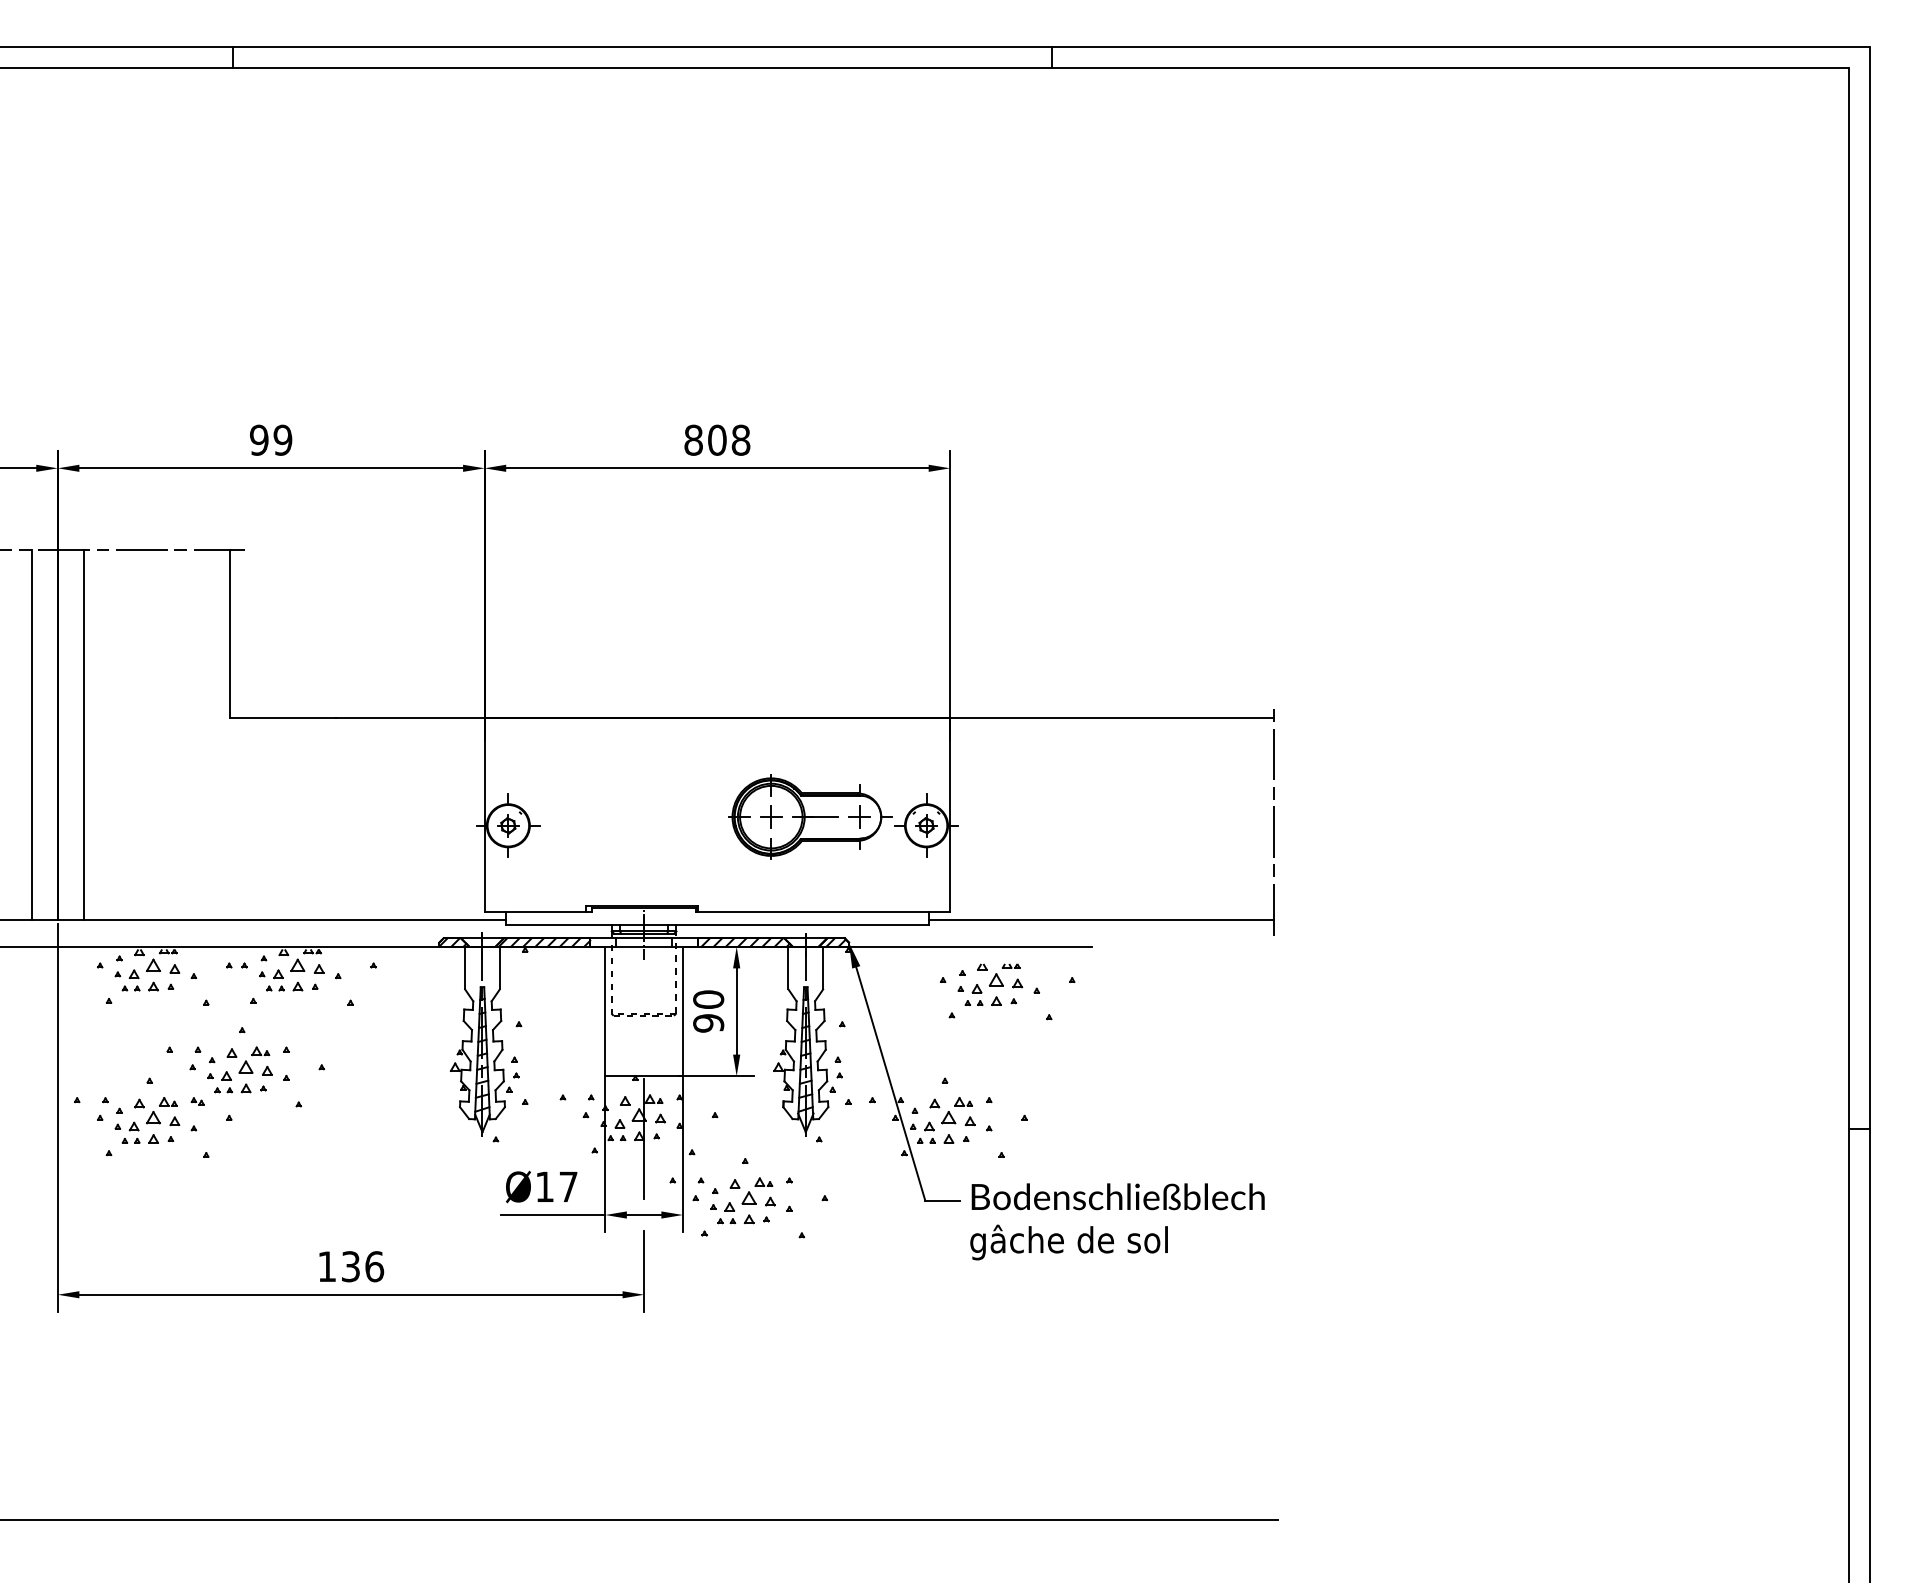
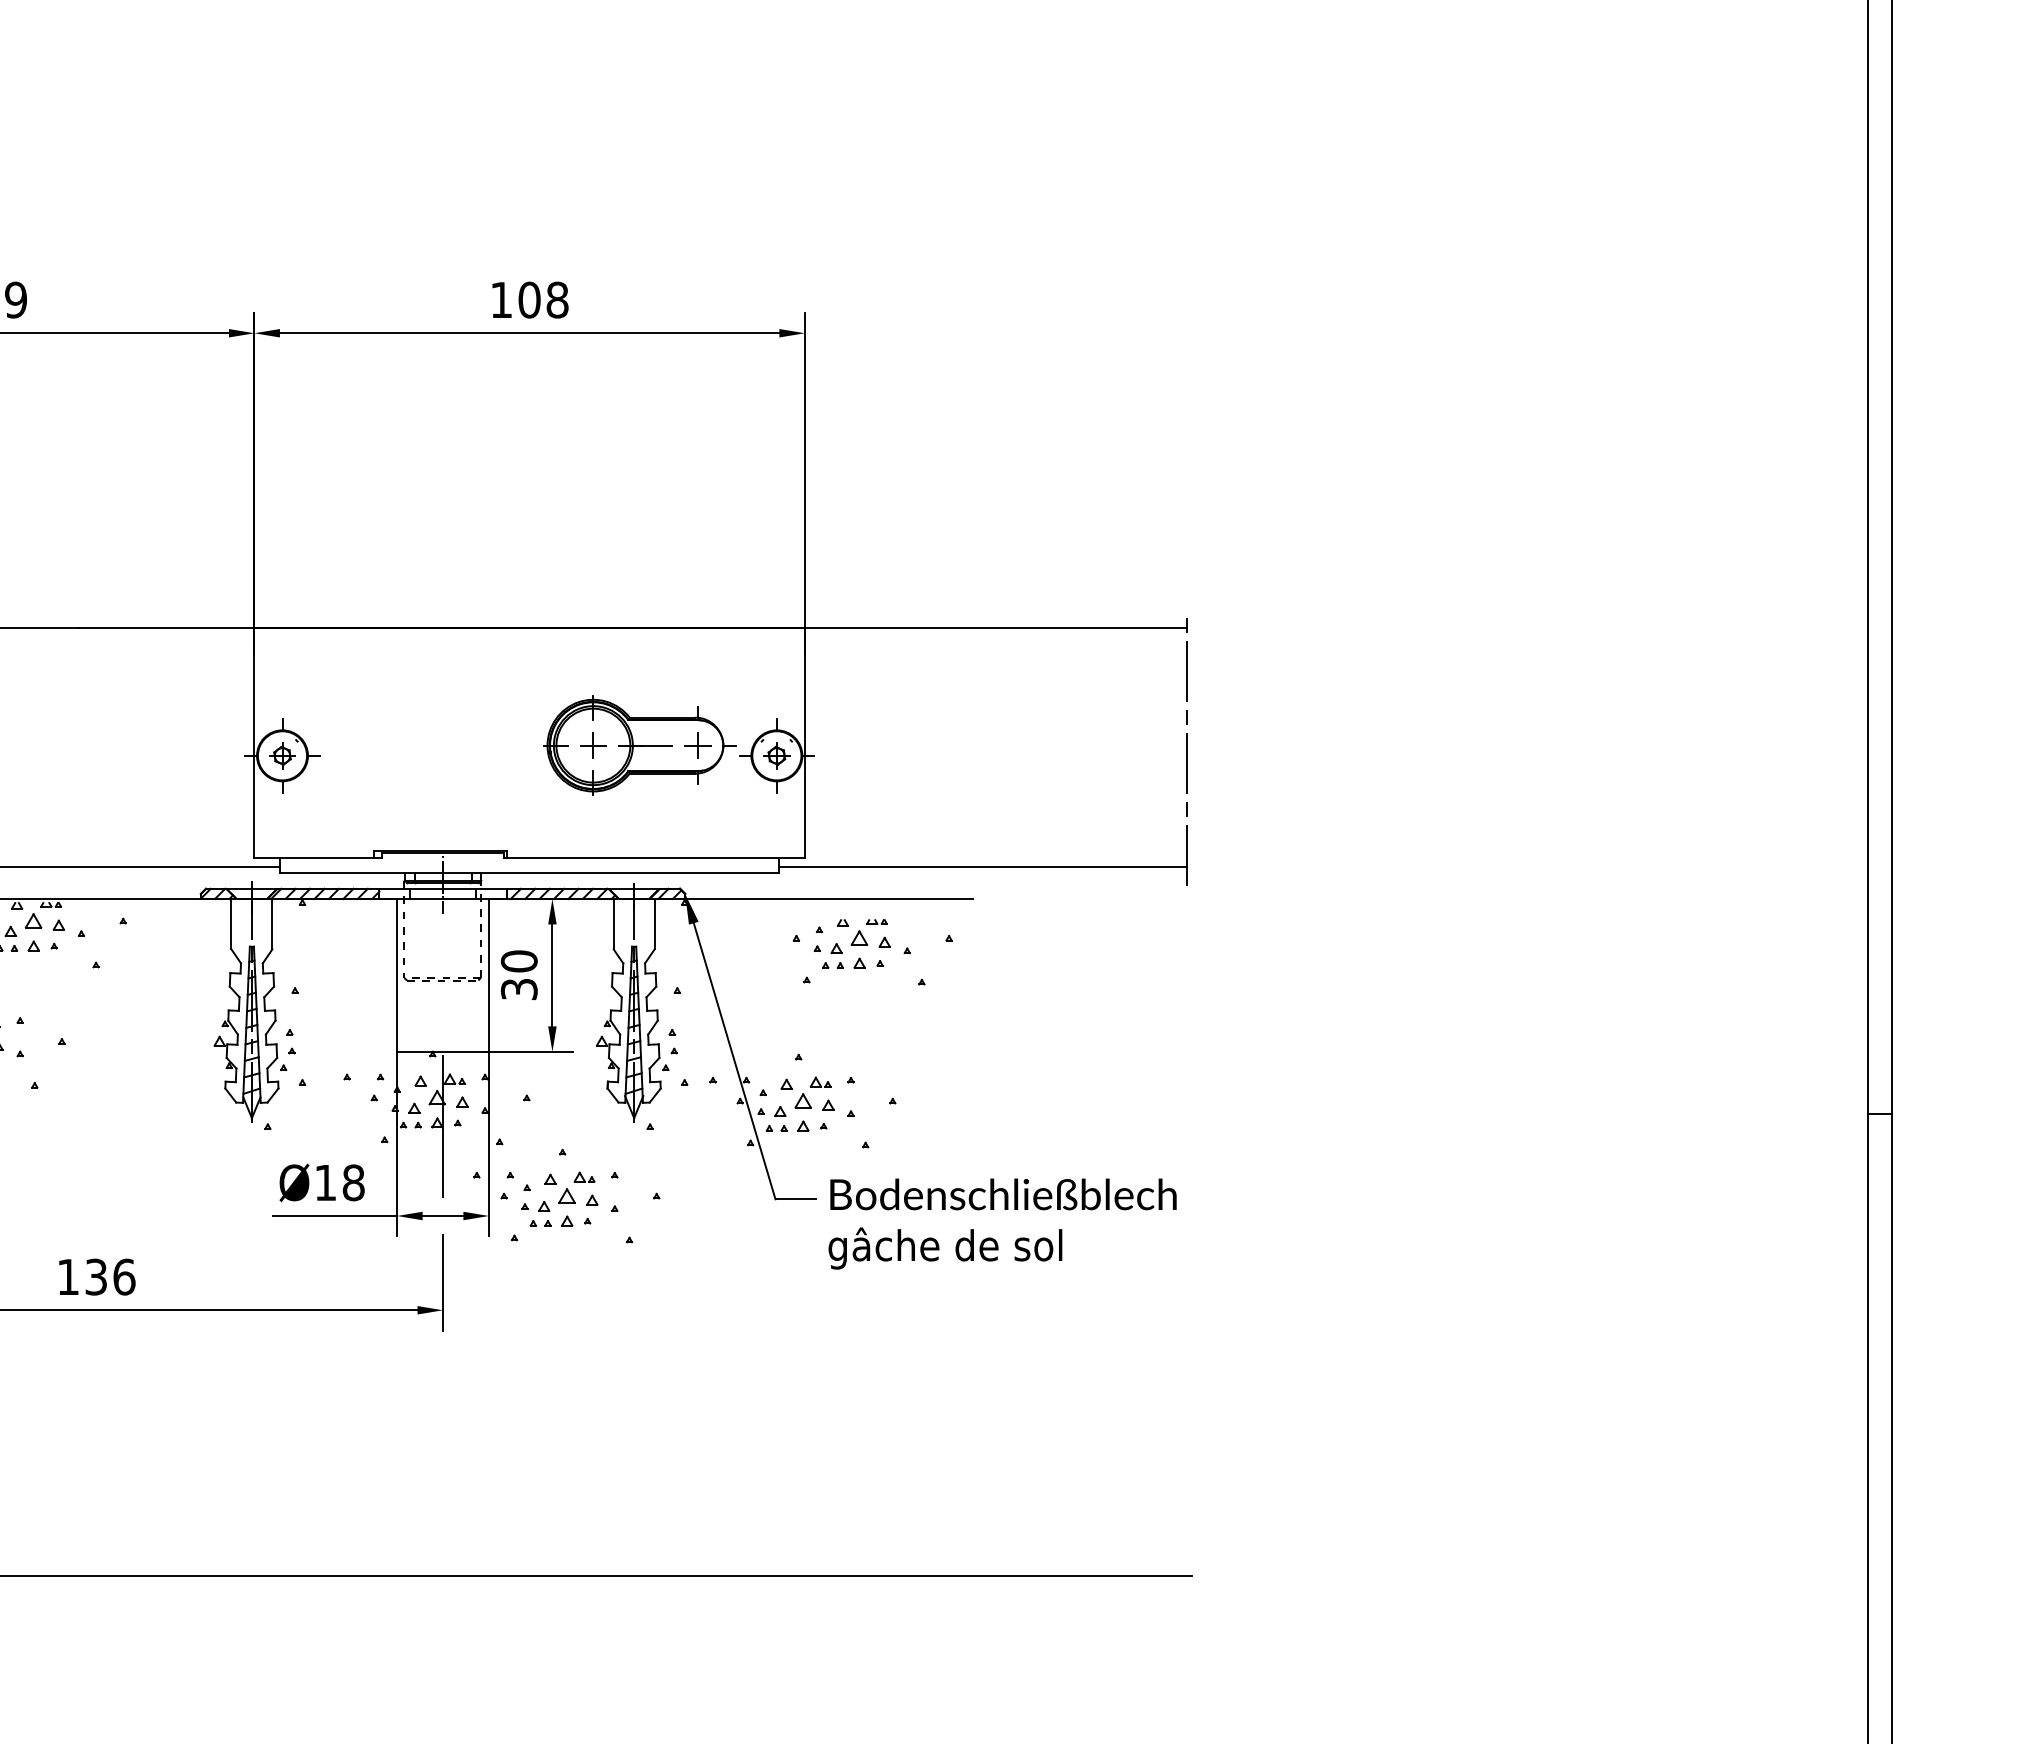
text: (693, 439) -> (501, 299), 808 -> 108
text: (708, 1023) -> (519, 989), 90 -> 30
text: (568, 1186) -> (353, 1182), Ø17 -> Ø18

